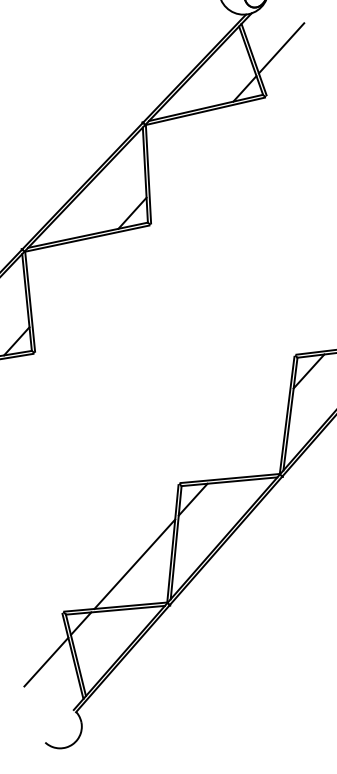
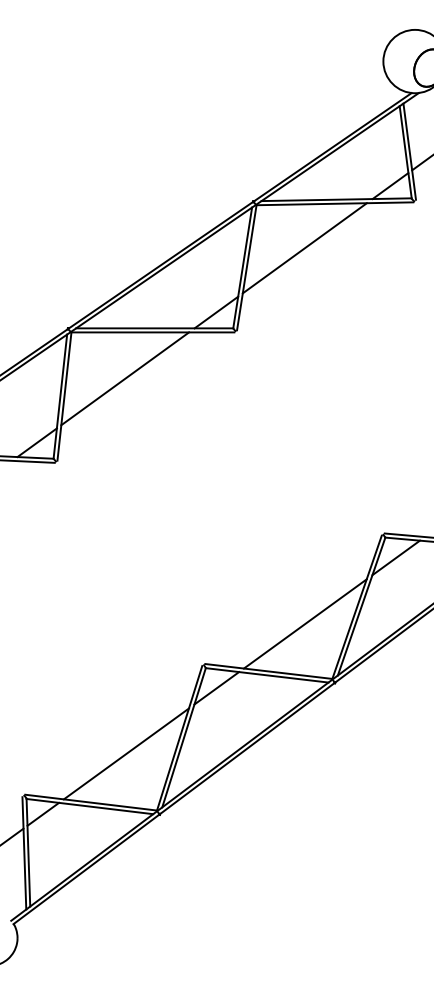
line: (189, 150) -> (304, 248), added
line: (73, 278) -> (125, 378), added
line: (249, 436) -> (304, 623), added

